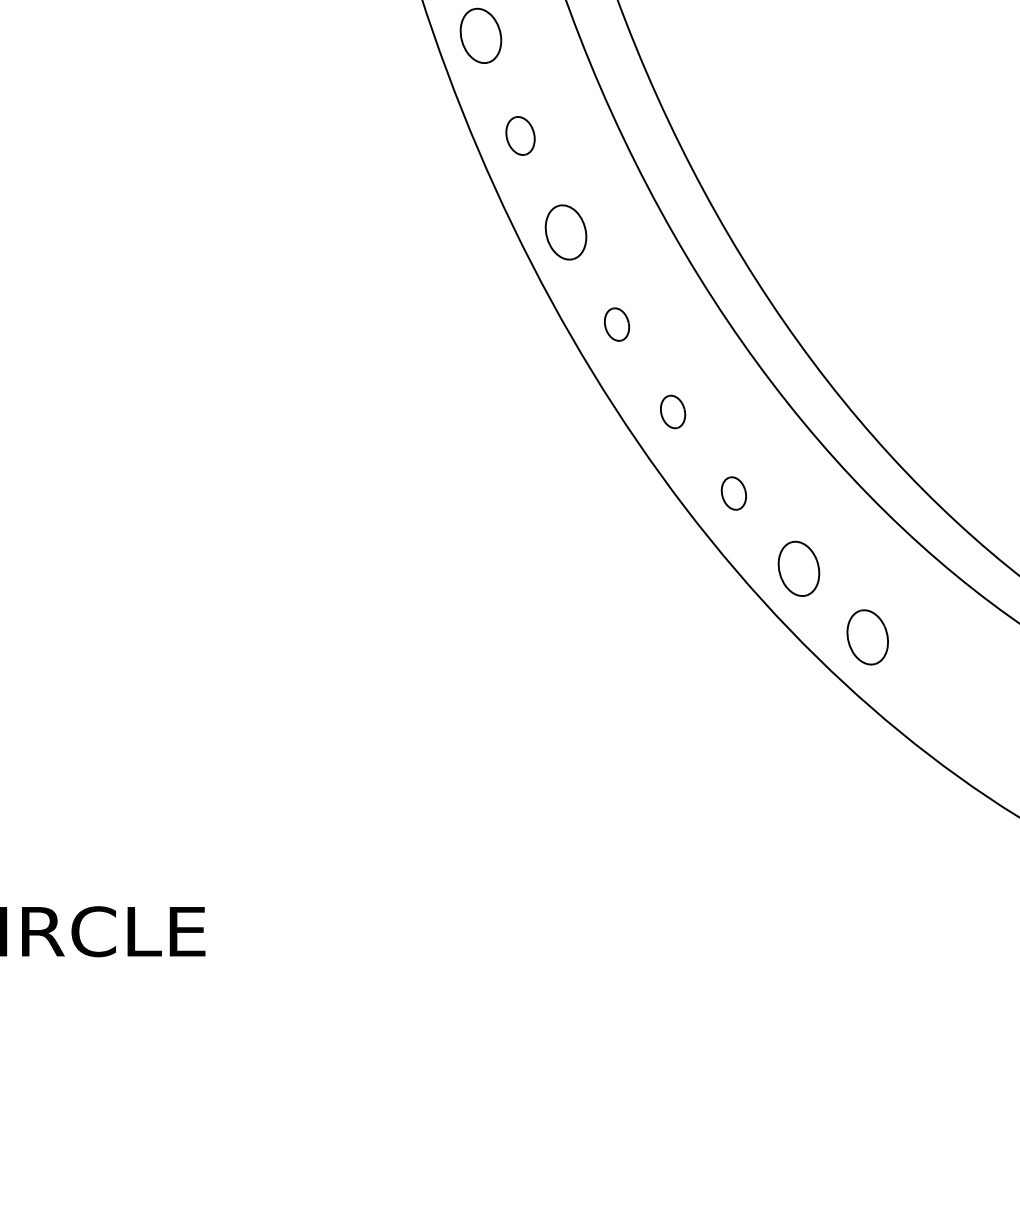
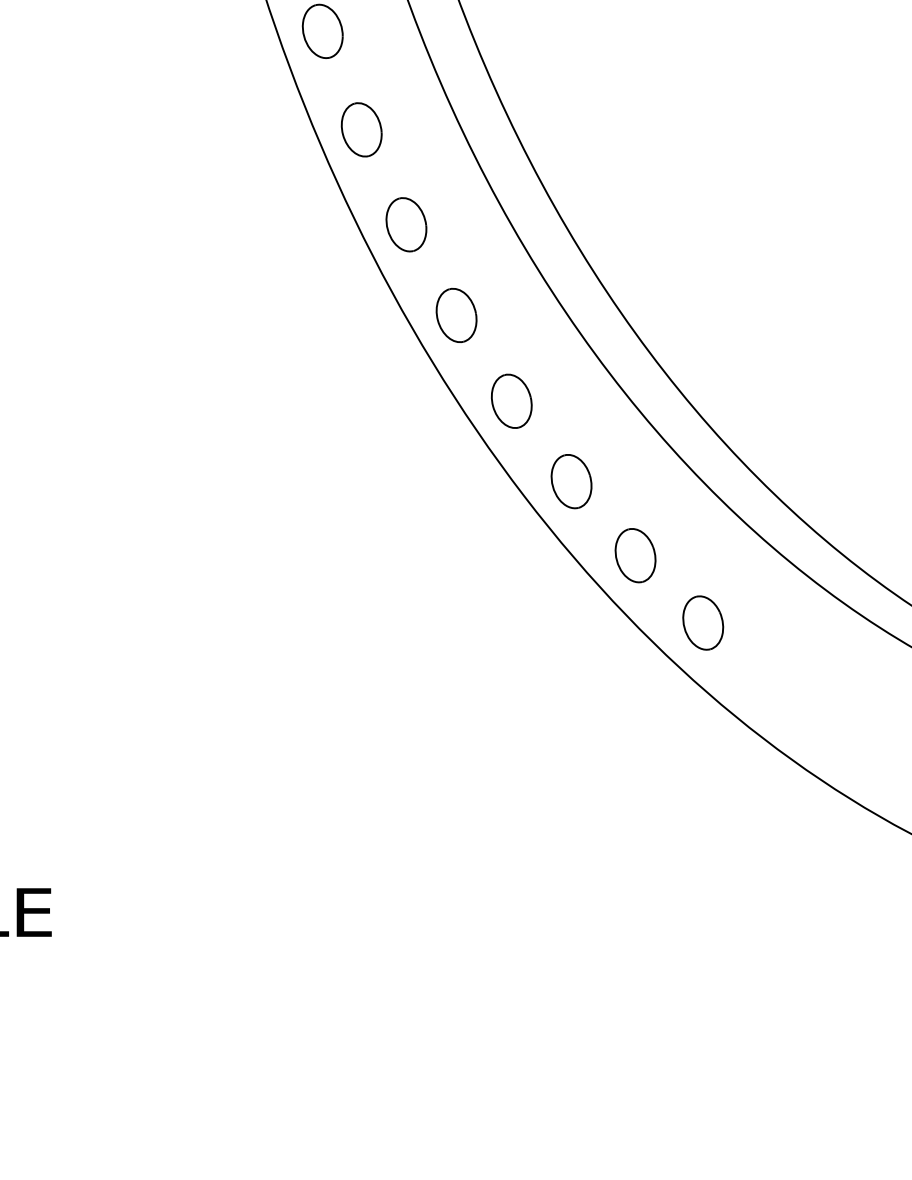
part: (520, 135) -> (361, 129), size x1.43
part: (616, 324) -> (456, 315), size x1.67
part: (672, 411) -> (511, 400), size x1.67
part: (733, 493) -> (571, 481), size x1.67

